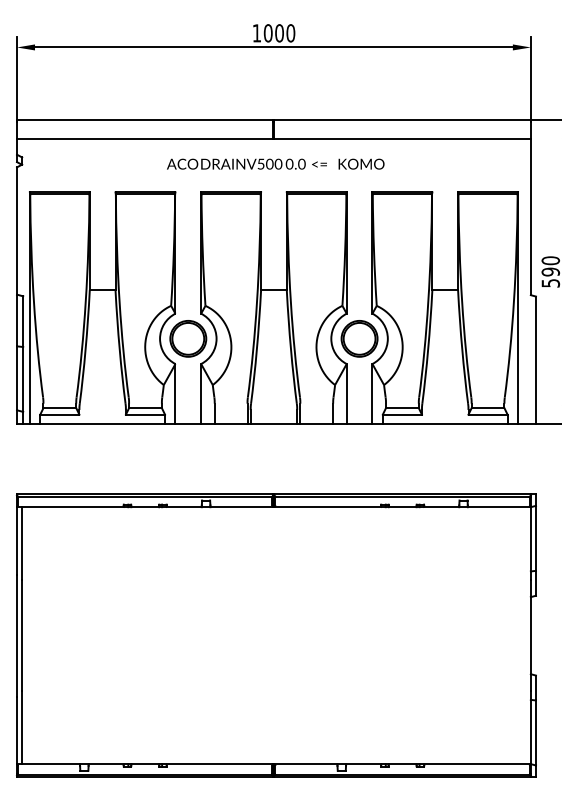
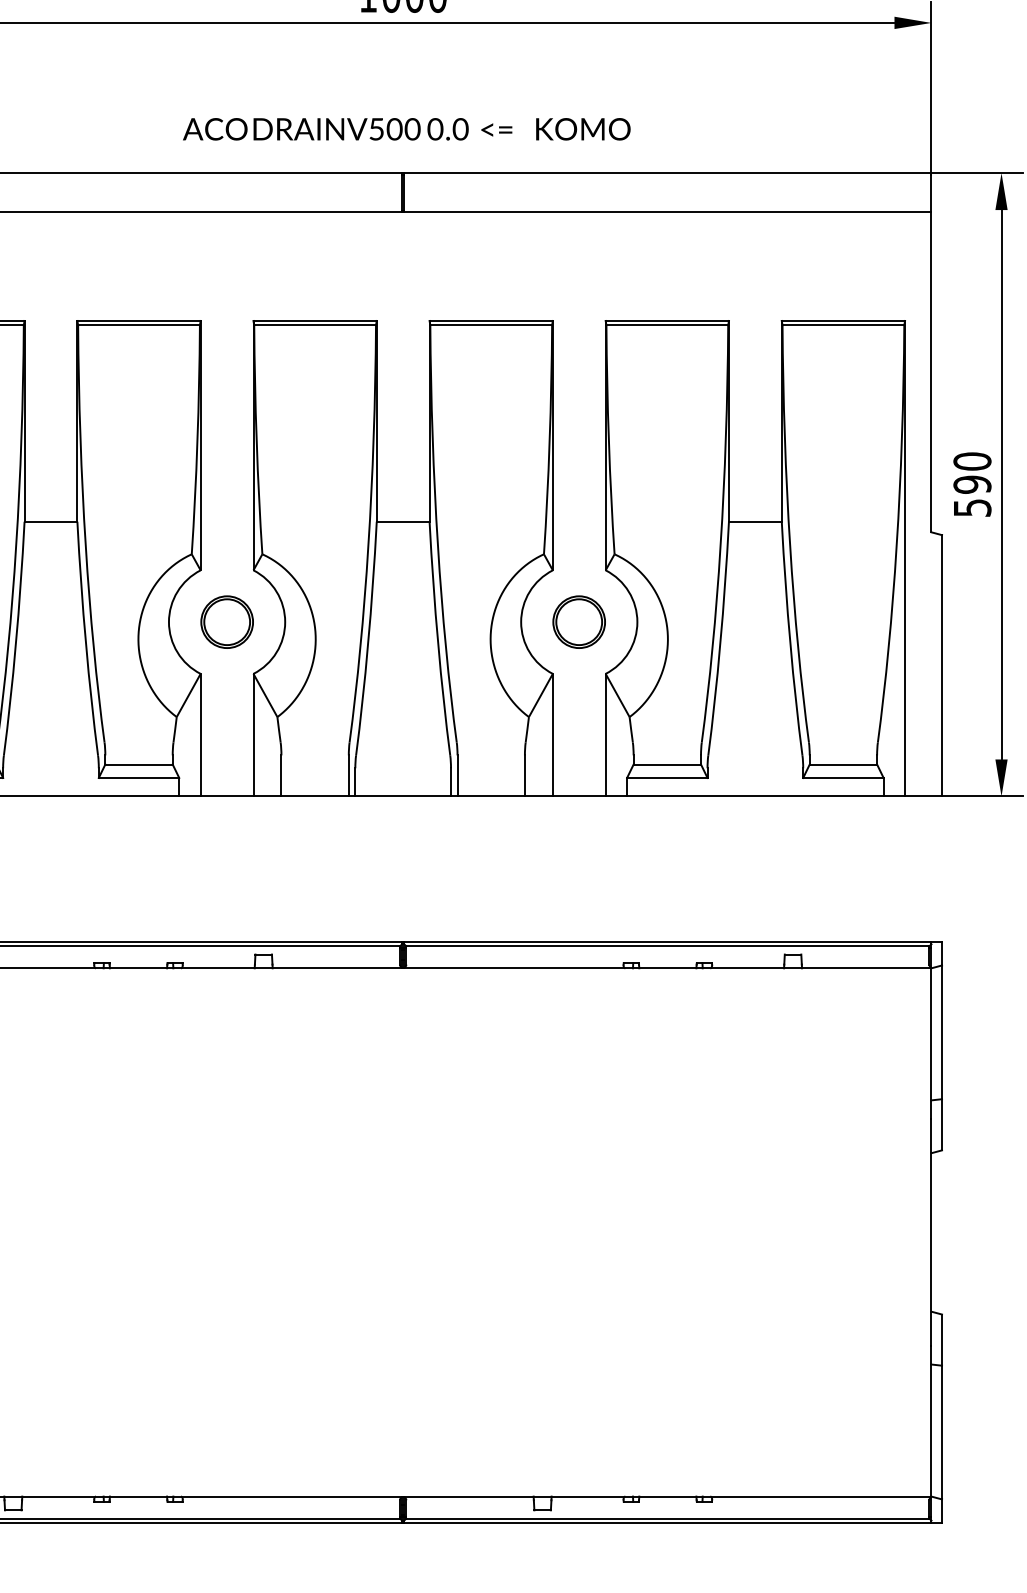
text: (275, 163) -> (406, 127), moved
part: (188, 338) -> (227, 621), size x0.7
part: (359, 338) -> (579, 621), size x0.7

